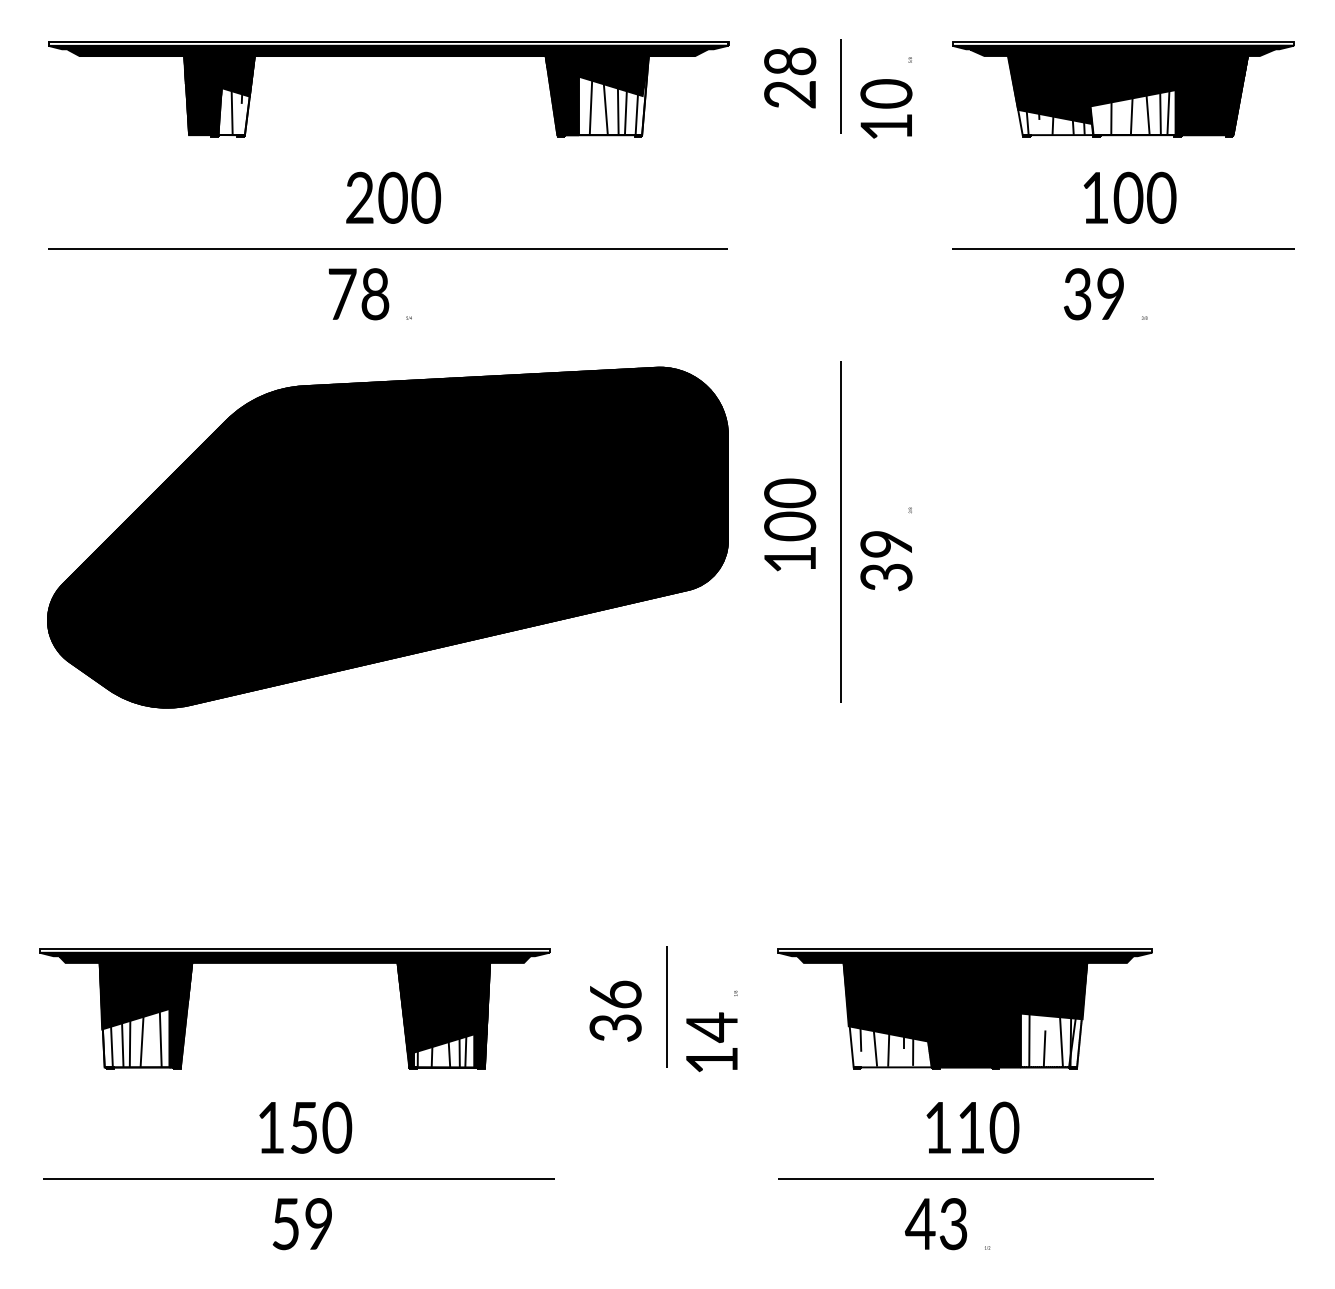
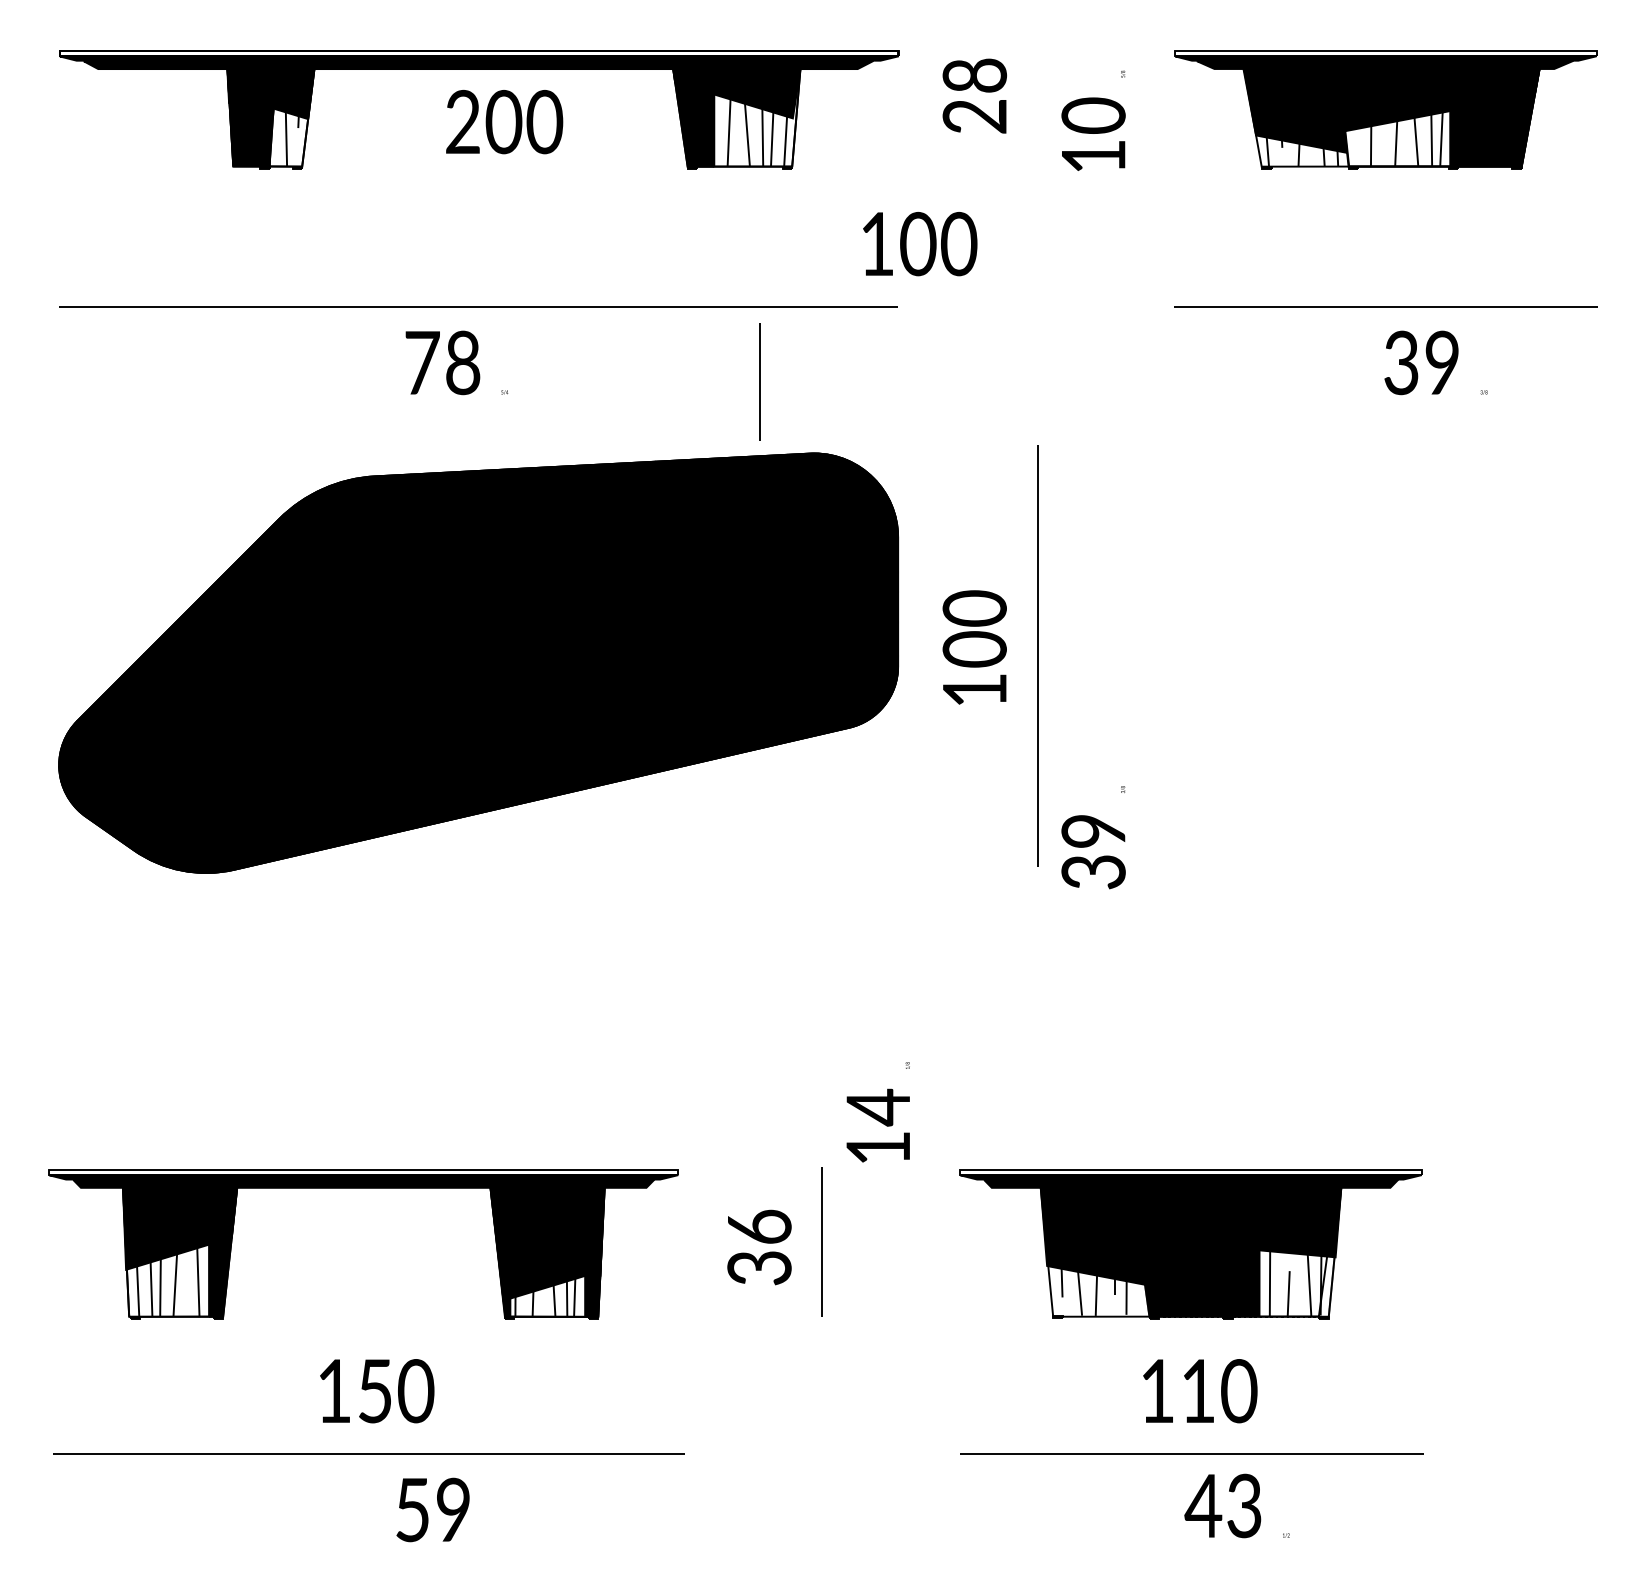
line: (840, 86) -> (759, 381), moved
text: (393, 198) -> (504, 122), moved
text: (1130, 198) -> (920, 244), moved
text: (1105, 293) -> (1435, 362), moved
text: (886, 549) -> (1093, 837), moved
text: (711, 1031) -> (877, 1112), moved
text: (301, 1223) -> (432, 1509), moved
text: (947, 1223) -> (1236, 1505), moved

